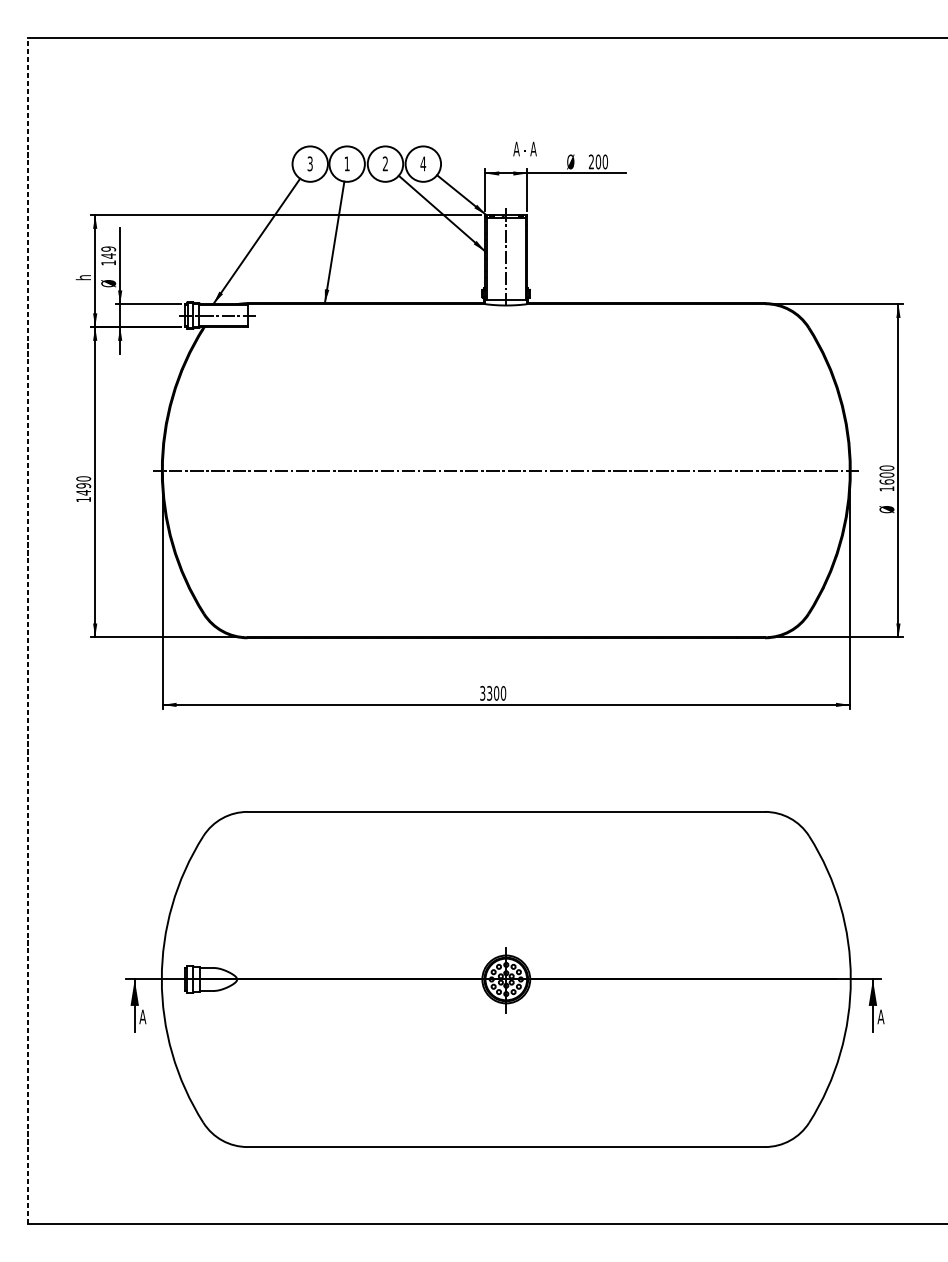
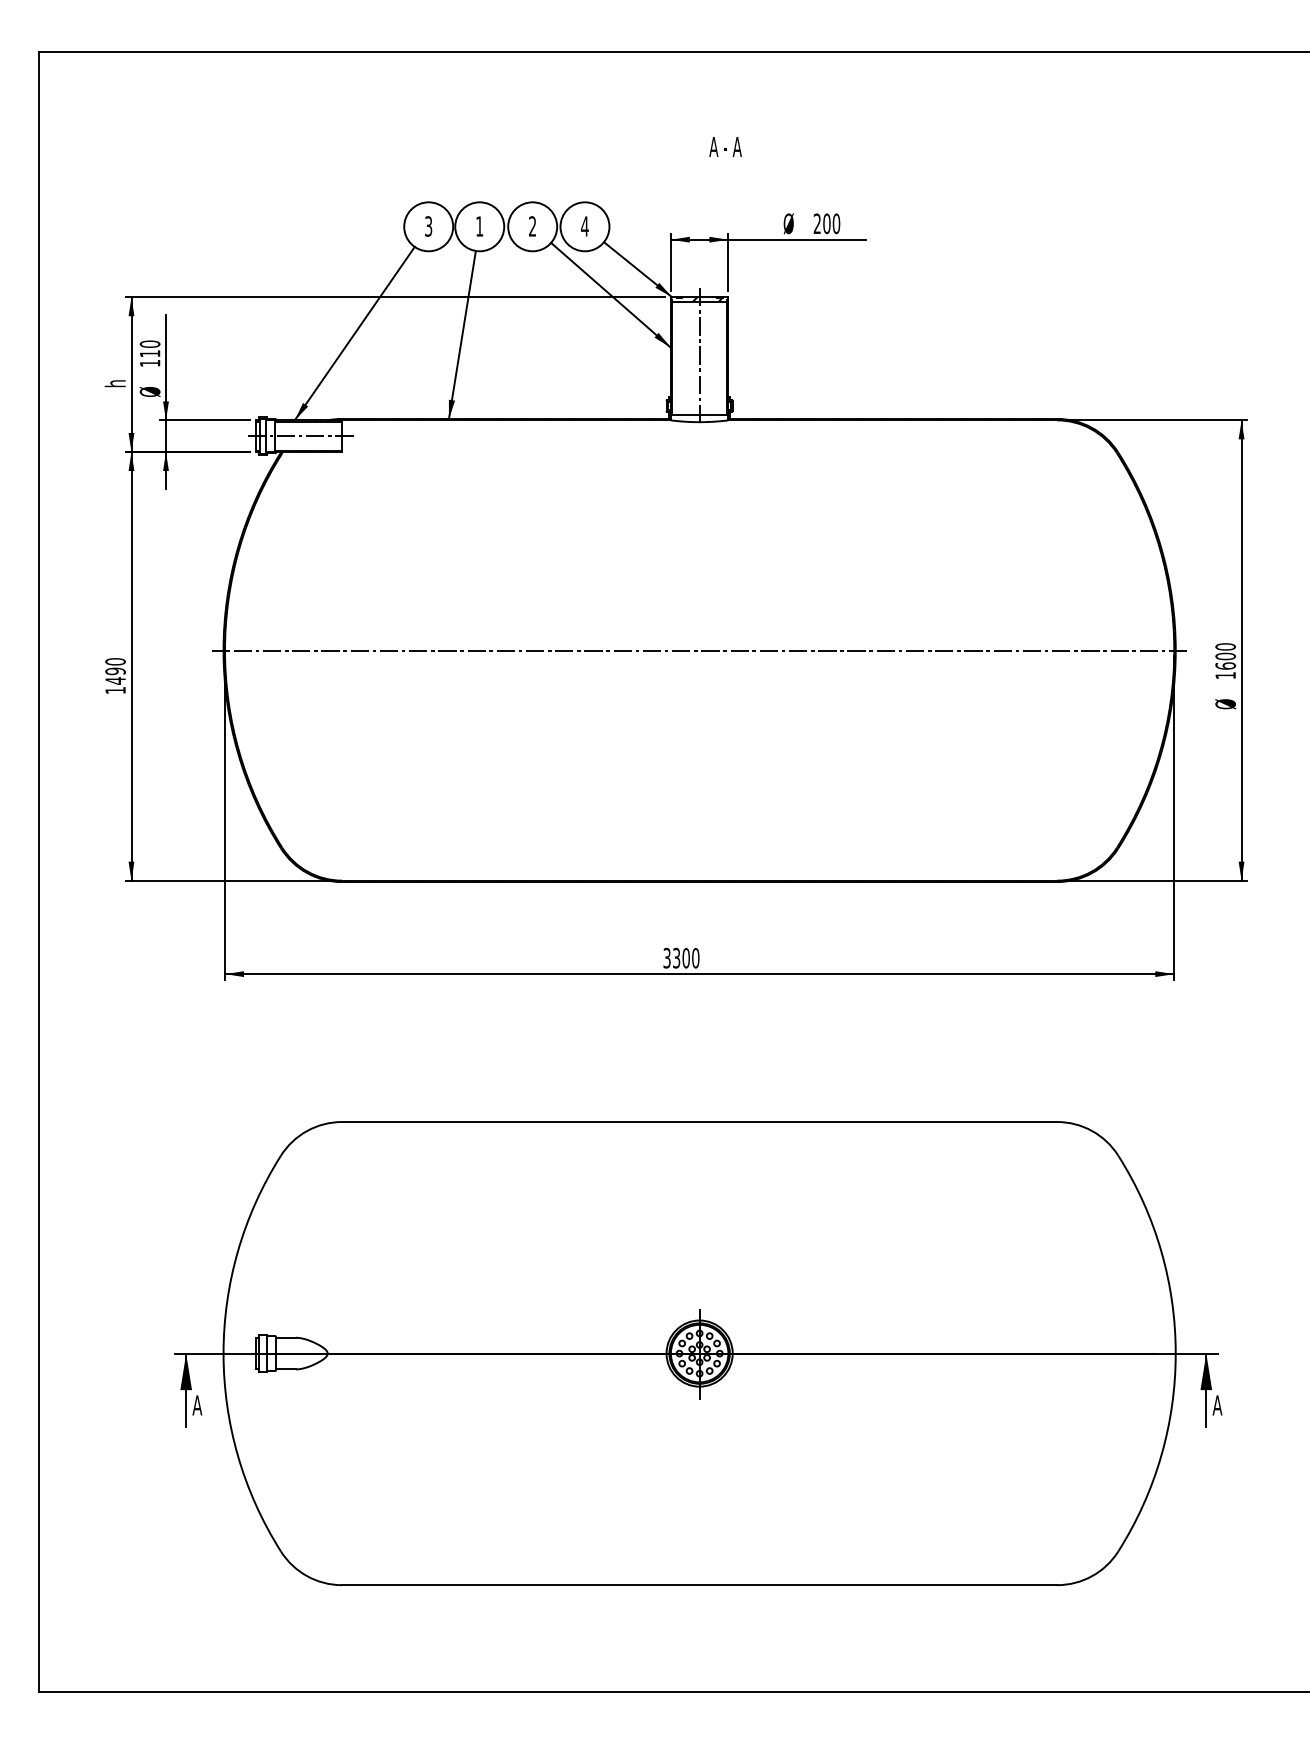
text: (525, 148) -> (725, 146), moved
text: (108, 252) -> (150, 348), 149 -> 110
line: (28, 631) -> (39, 872), dashed -> solid

